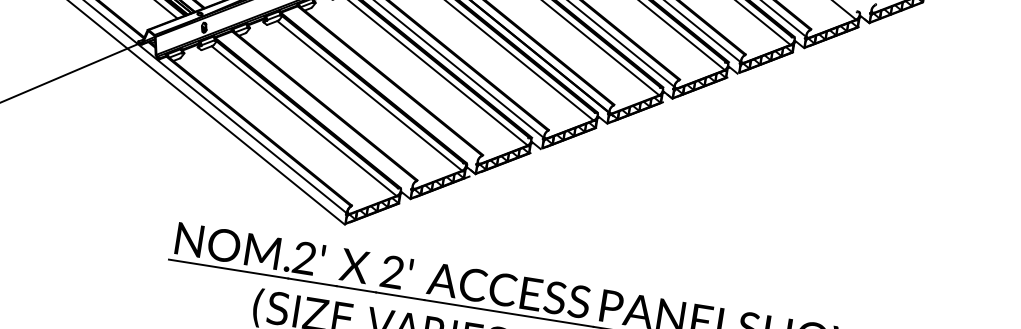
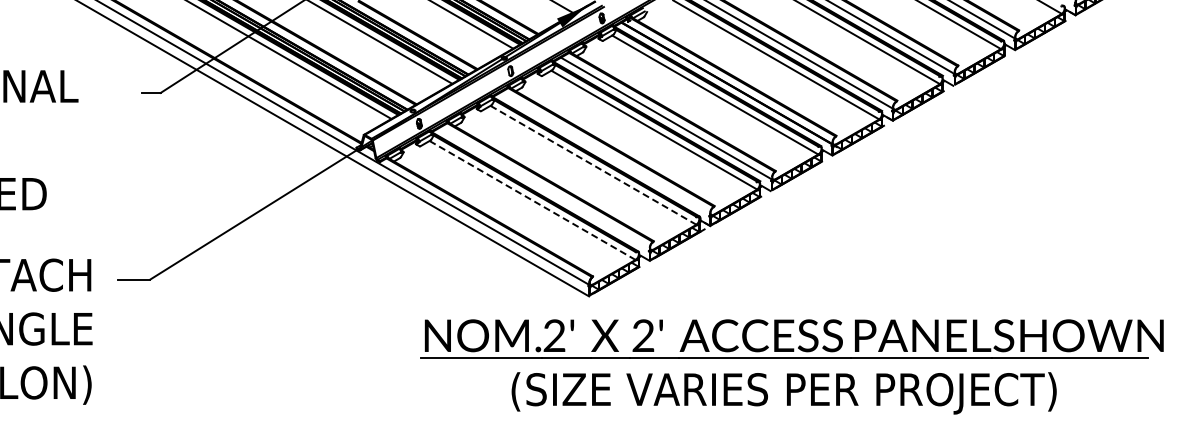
line: (370, 96) -> (594, 165), solid -> dashed
line: (305, 121) -> (533, 200), solid -> dashed

